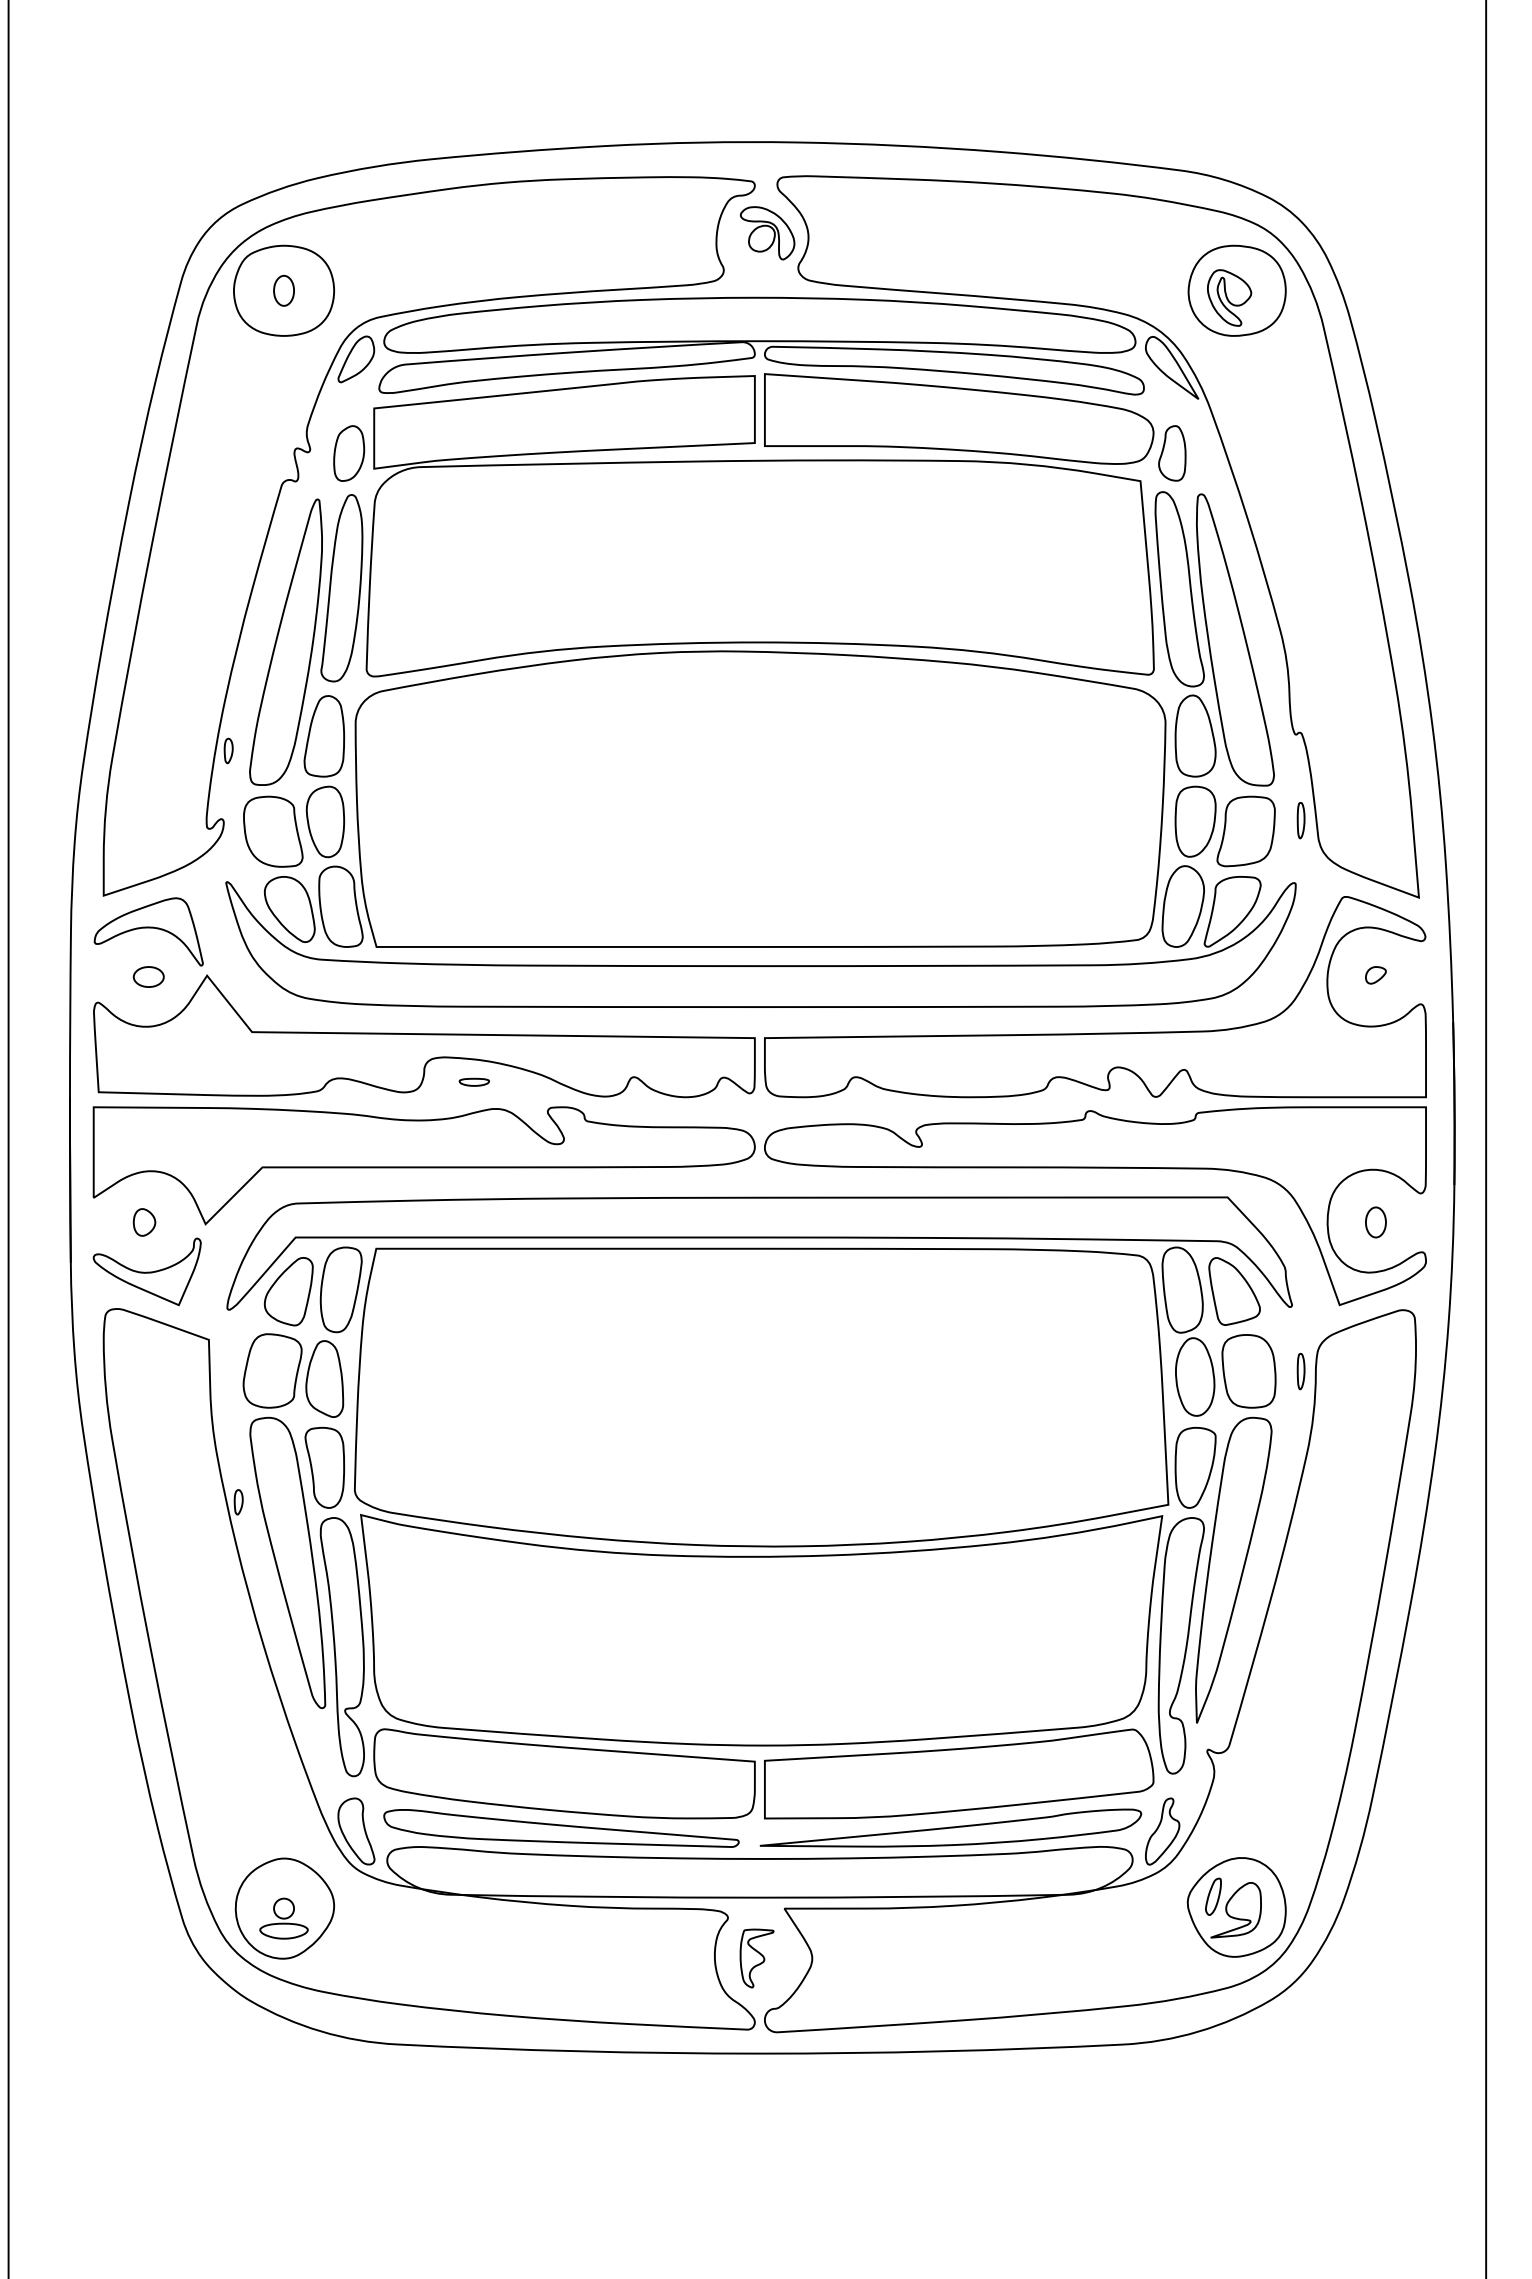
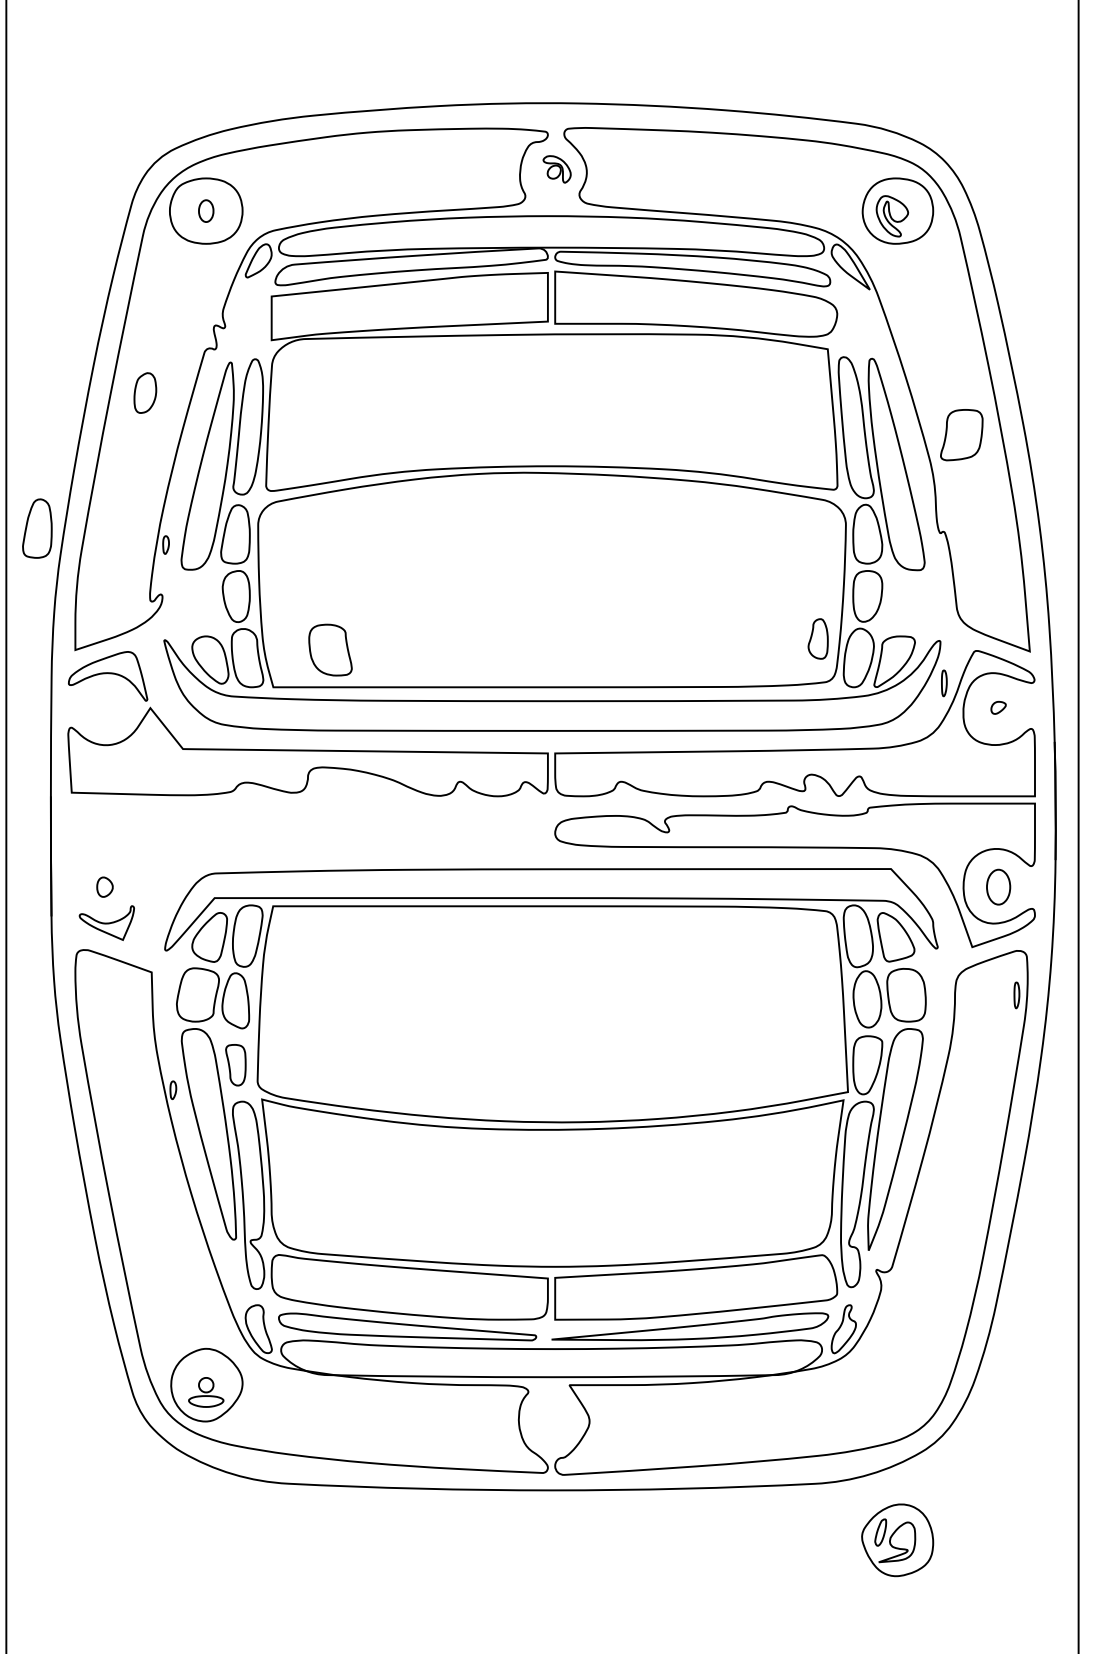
part: (767, 233) -> (557, 169), size x0.7
part: (349, 453) -> (145, 393), moved
part: (1172, 453) -> (818, 639), moved
part: (51, 728) -> (37, 528), added
part: (1300, 820) -> (943, 683), moved
part: (273, 831) -> (330, 649), moved
part: (1245, 831) -> (961, 435), moved
part: (148, 976) -> (107, 708), removed
part: (473, 1081) -> (343, 784), removed
part: (423, 1165) -> (307, 845), removed
part: (1375, 1222) -> (998, 887), size x1.6
part: (146, 1271) -> (106, 922), size x0.7
part: (1300, 1371) -> (1016, 995), moved
part: (324, 1467) -> (235, 1065), size x0.7
part: (1236, 1907) -> (897, 1540), moved
part: (756, 1958) -> (549, 1421), removed

